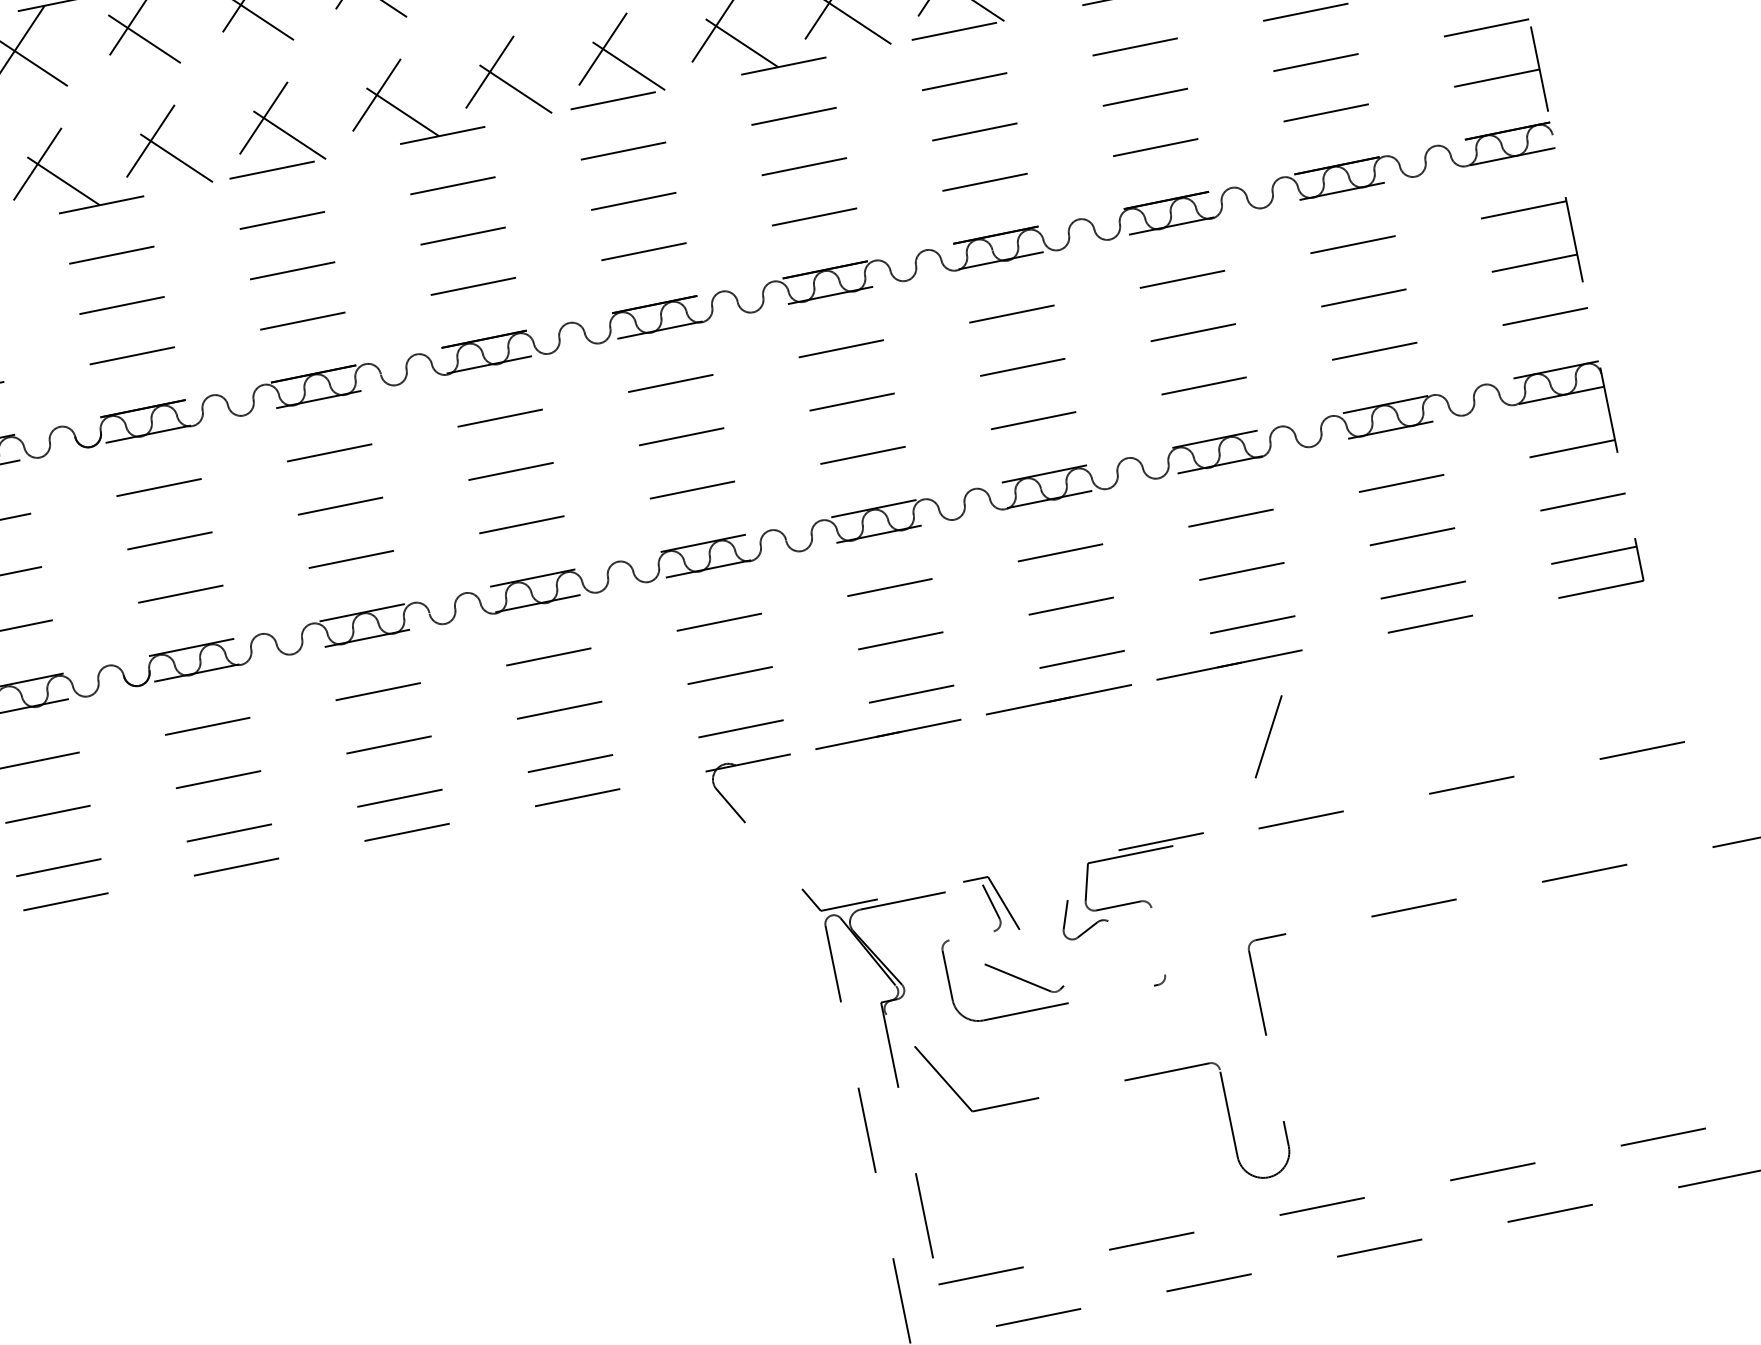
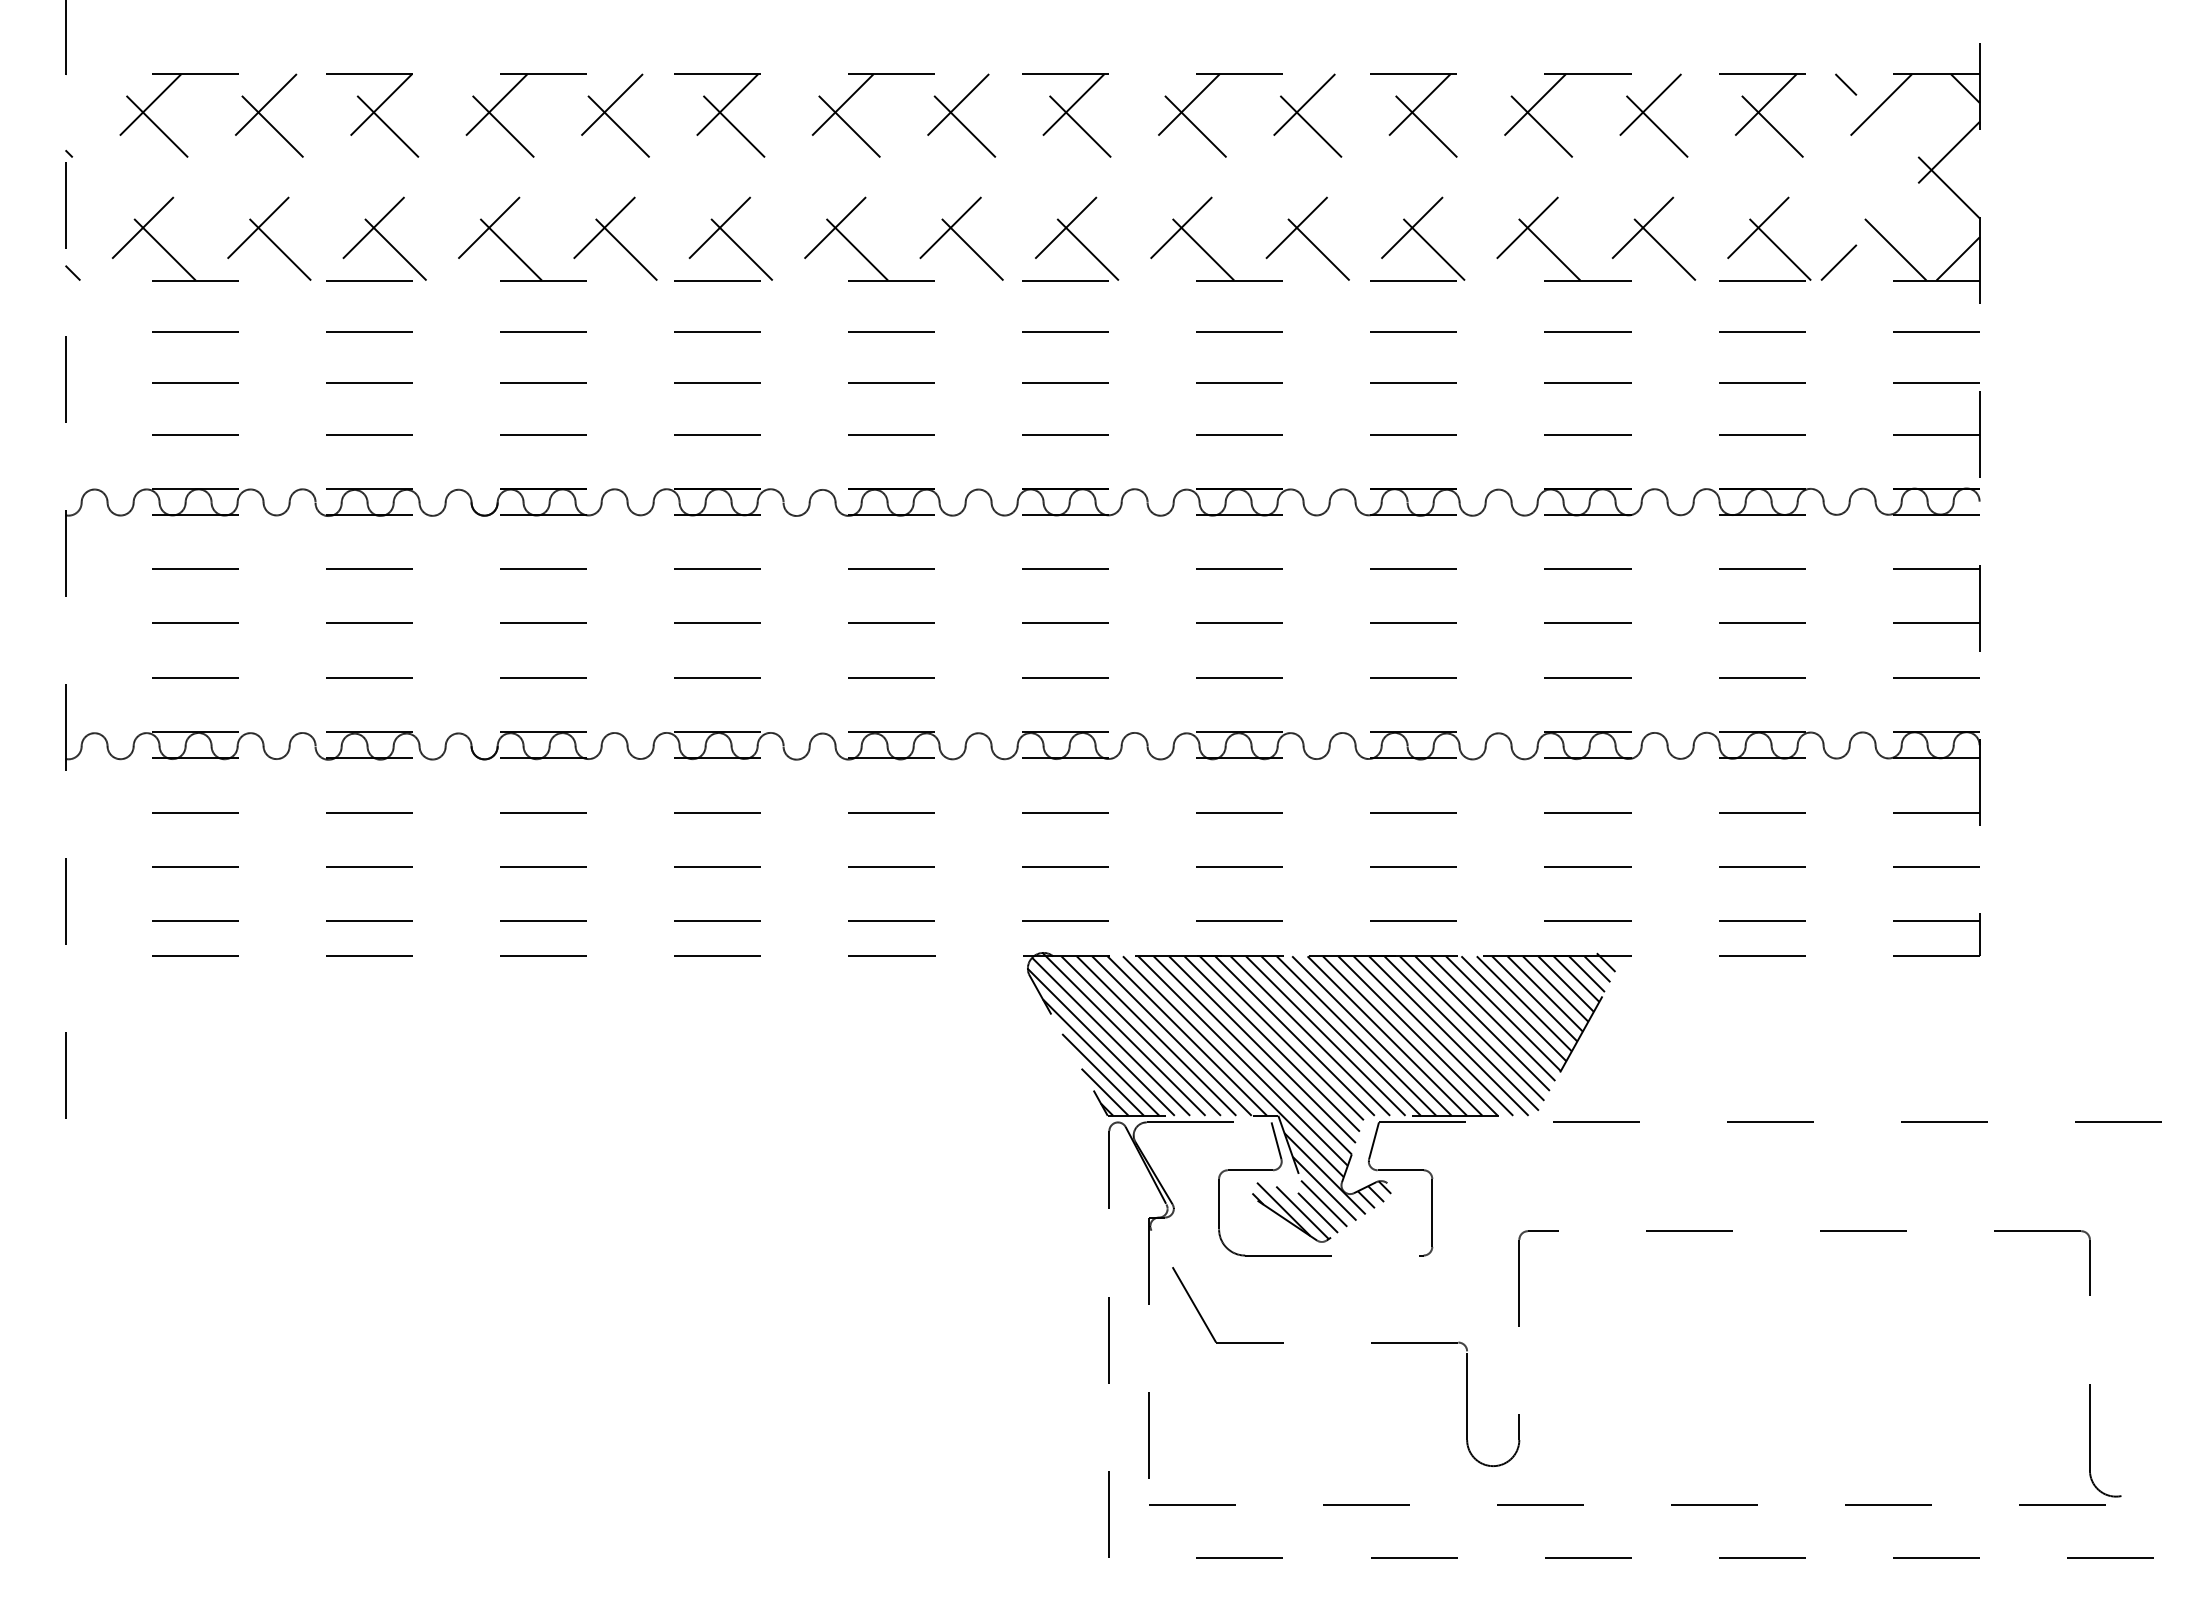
hatch: (1026, 848) -> (1321, 1095), added
line: (971, 936) -> (1250, 1170), added
line: (1158, 940) -> (1432, 1212), added

